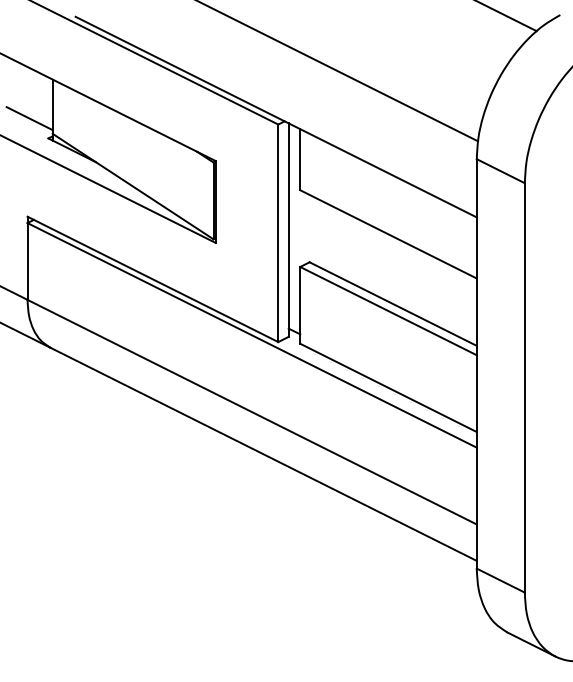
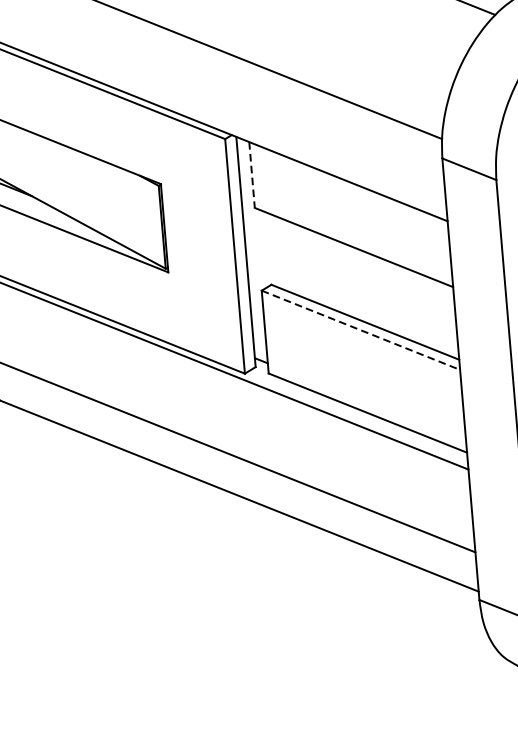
line: (300, 159) -> (252, 174), solid -> dashed
line: (388, 311) -> (360, 330), solid -> dashed

